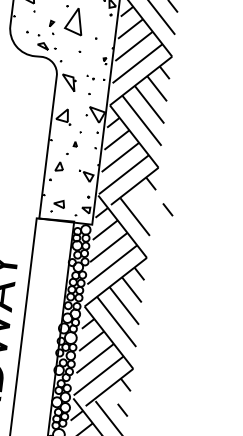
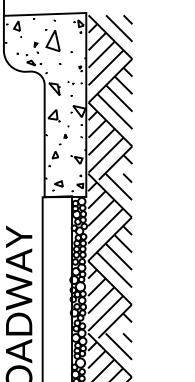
line: (167, 208) -> (127, 177), moved

